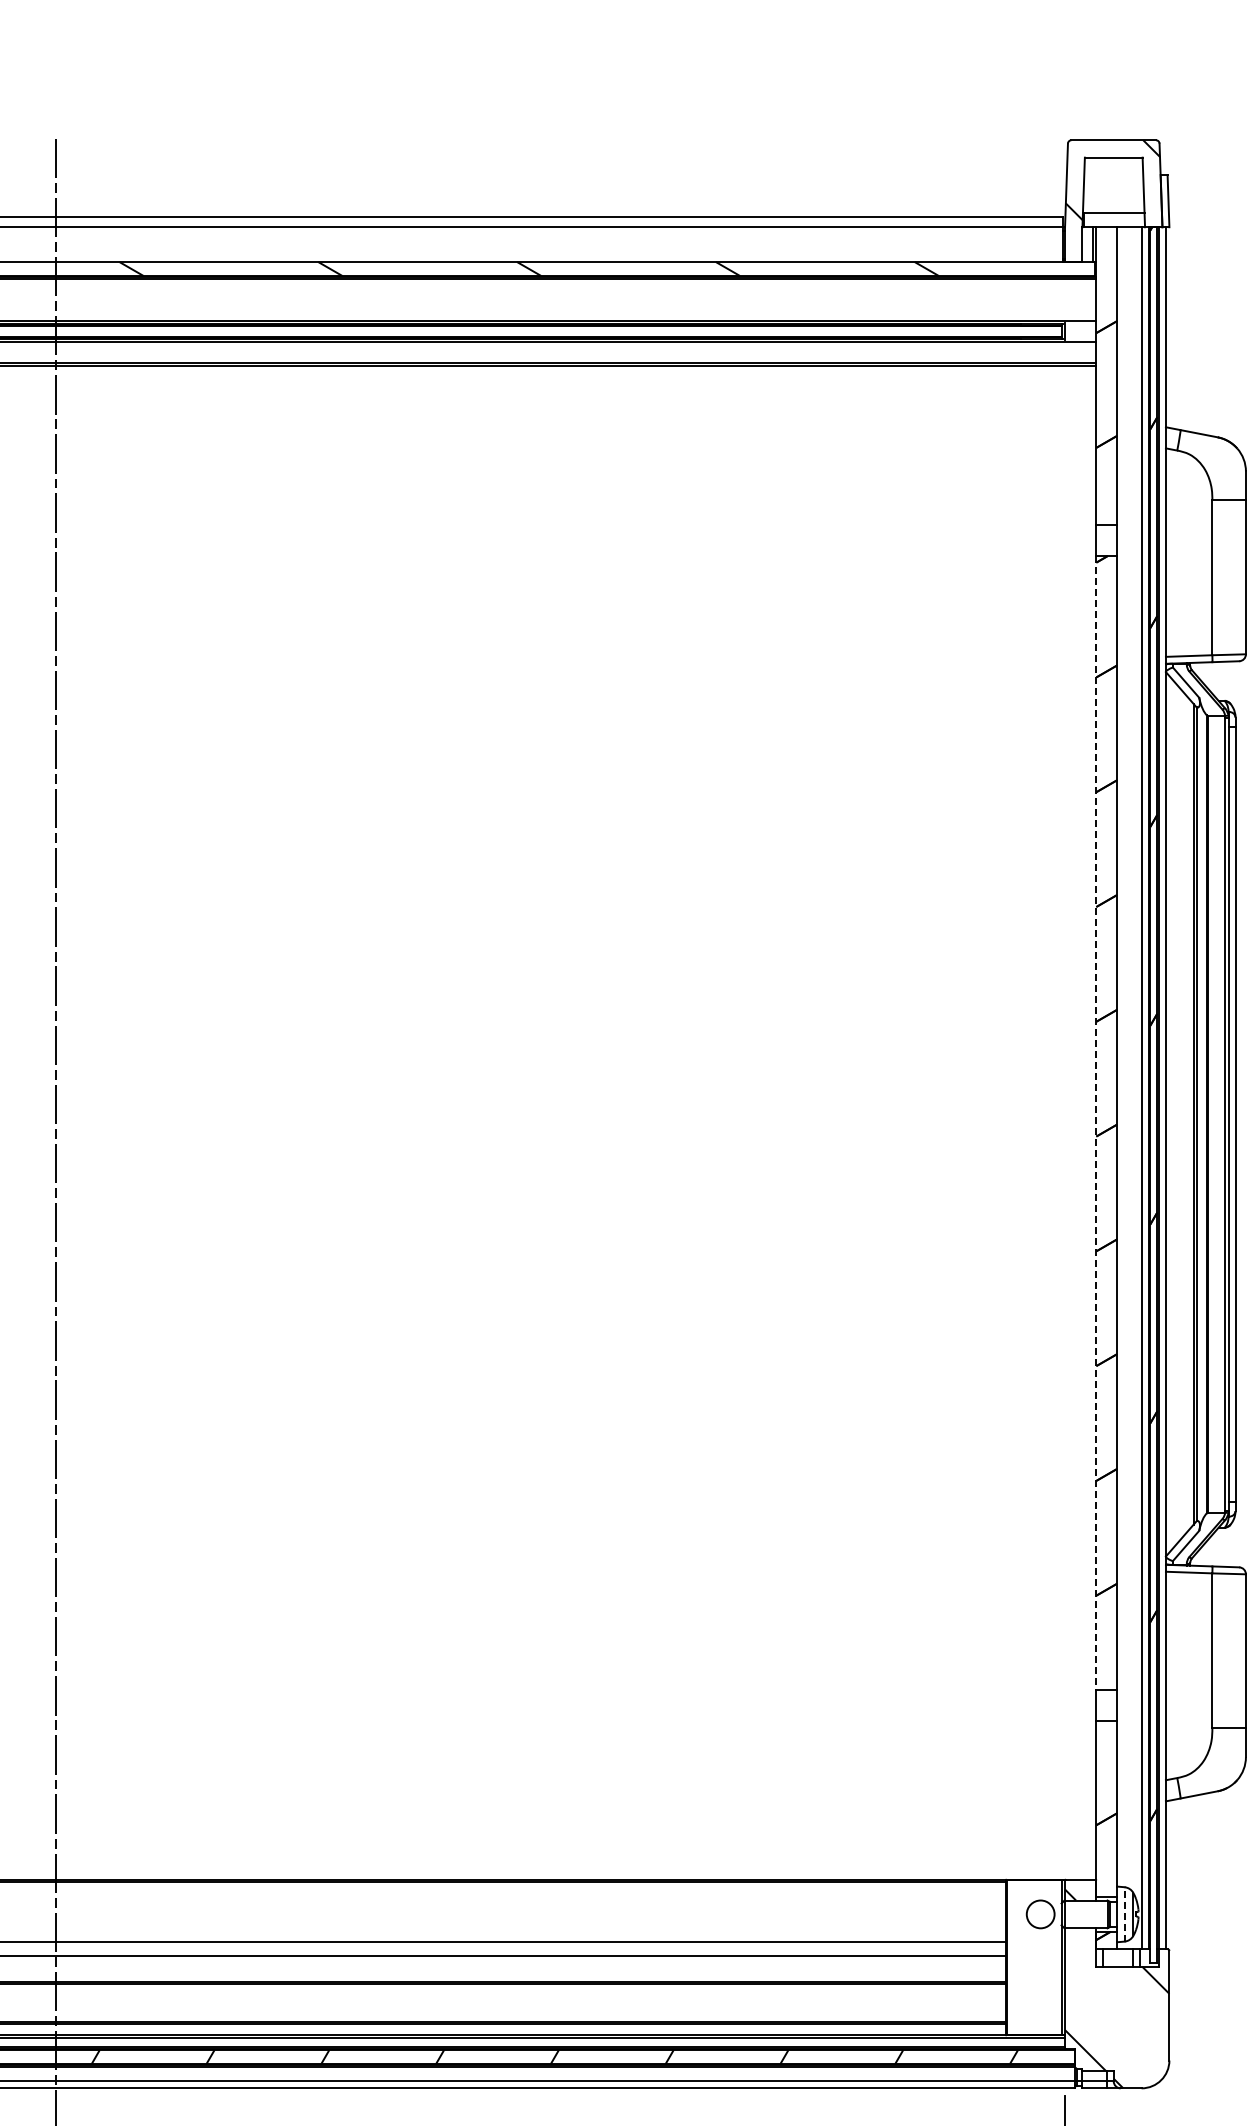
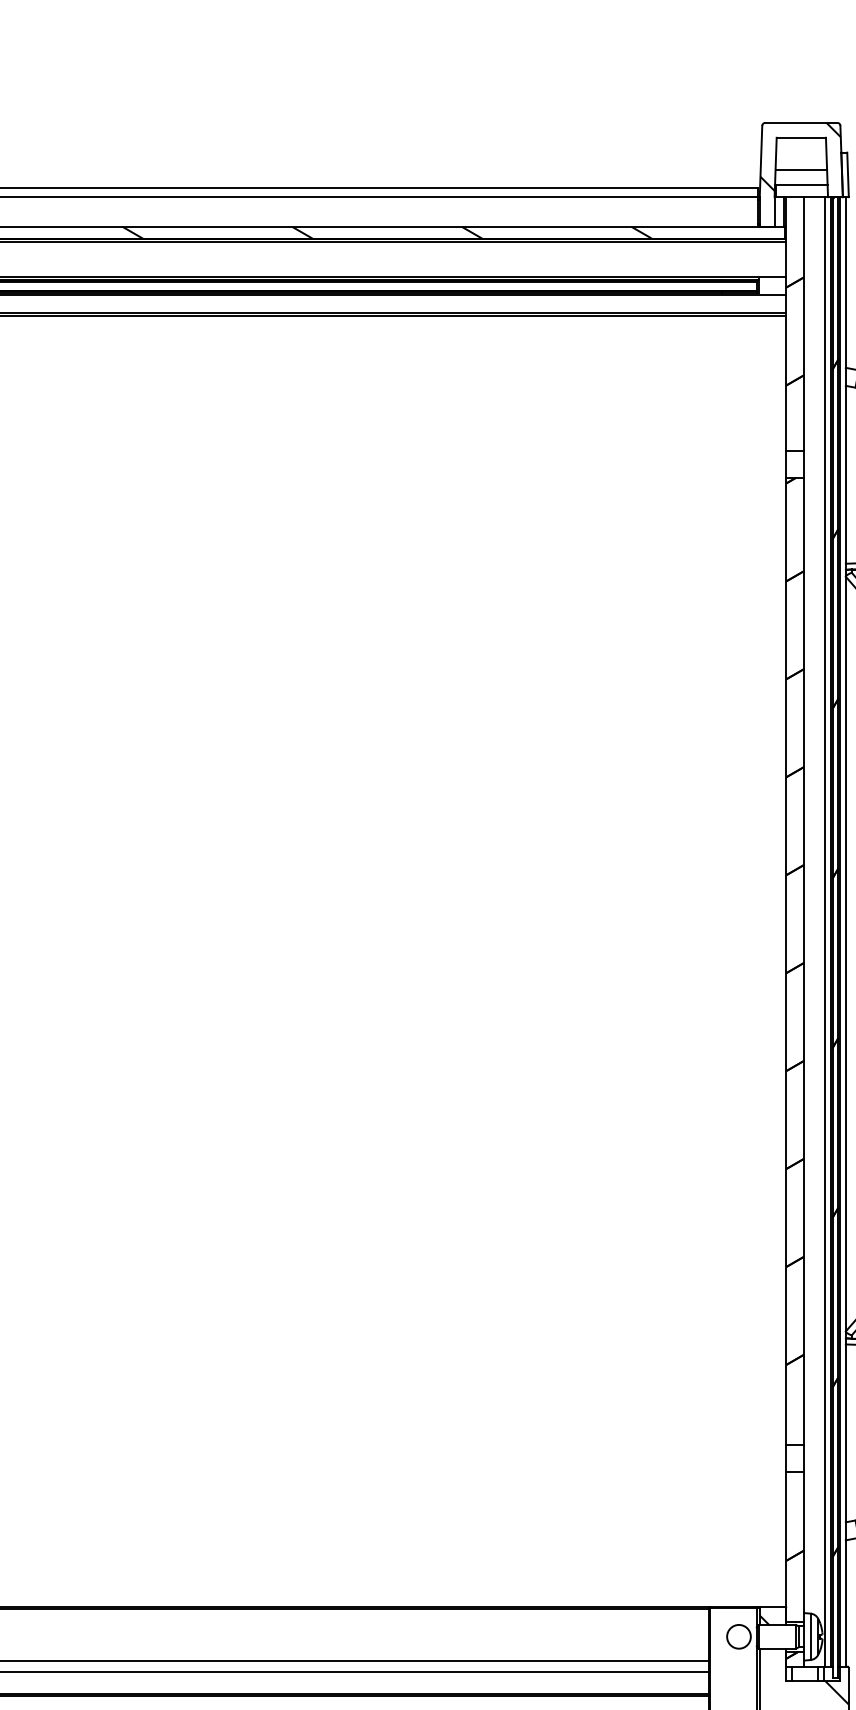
line: (1113, 195) -> (801, 170), added
line: (1096, 1123) -> (786, 961), dashed -> solid
line: (1124, 1913) -> (810, 1636), dashed -> solid

